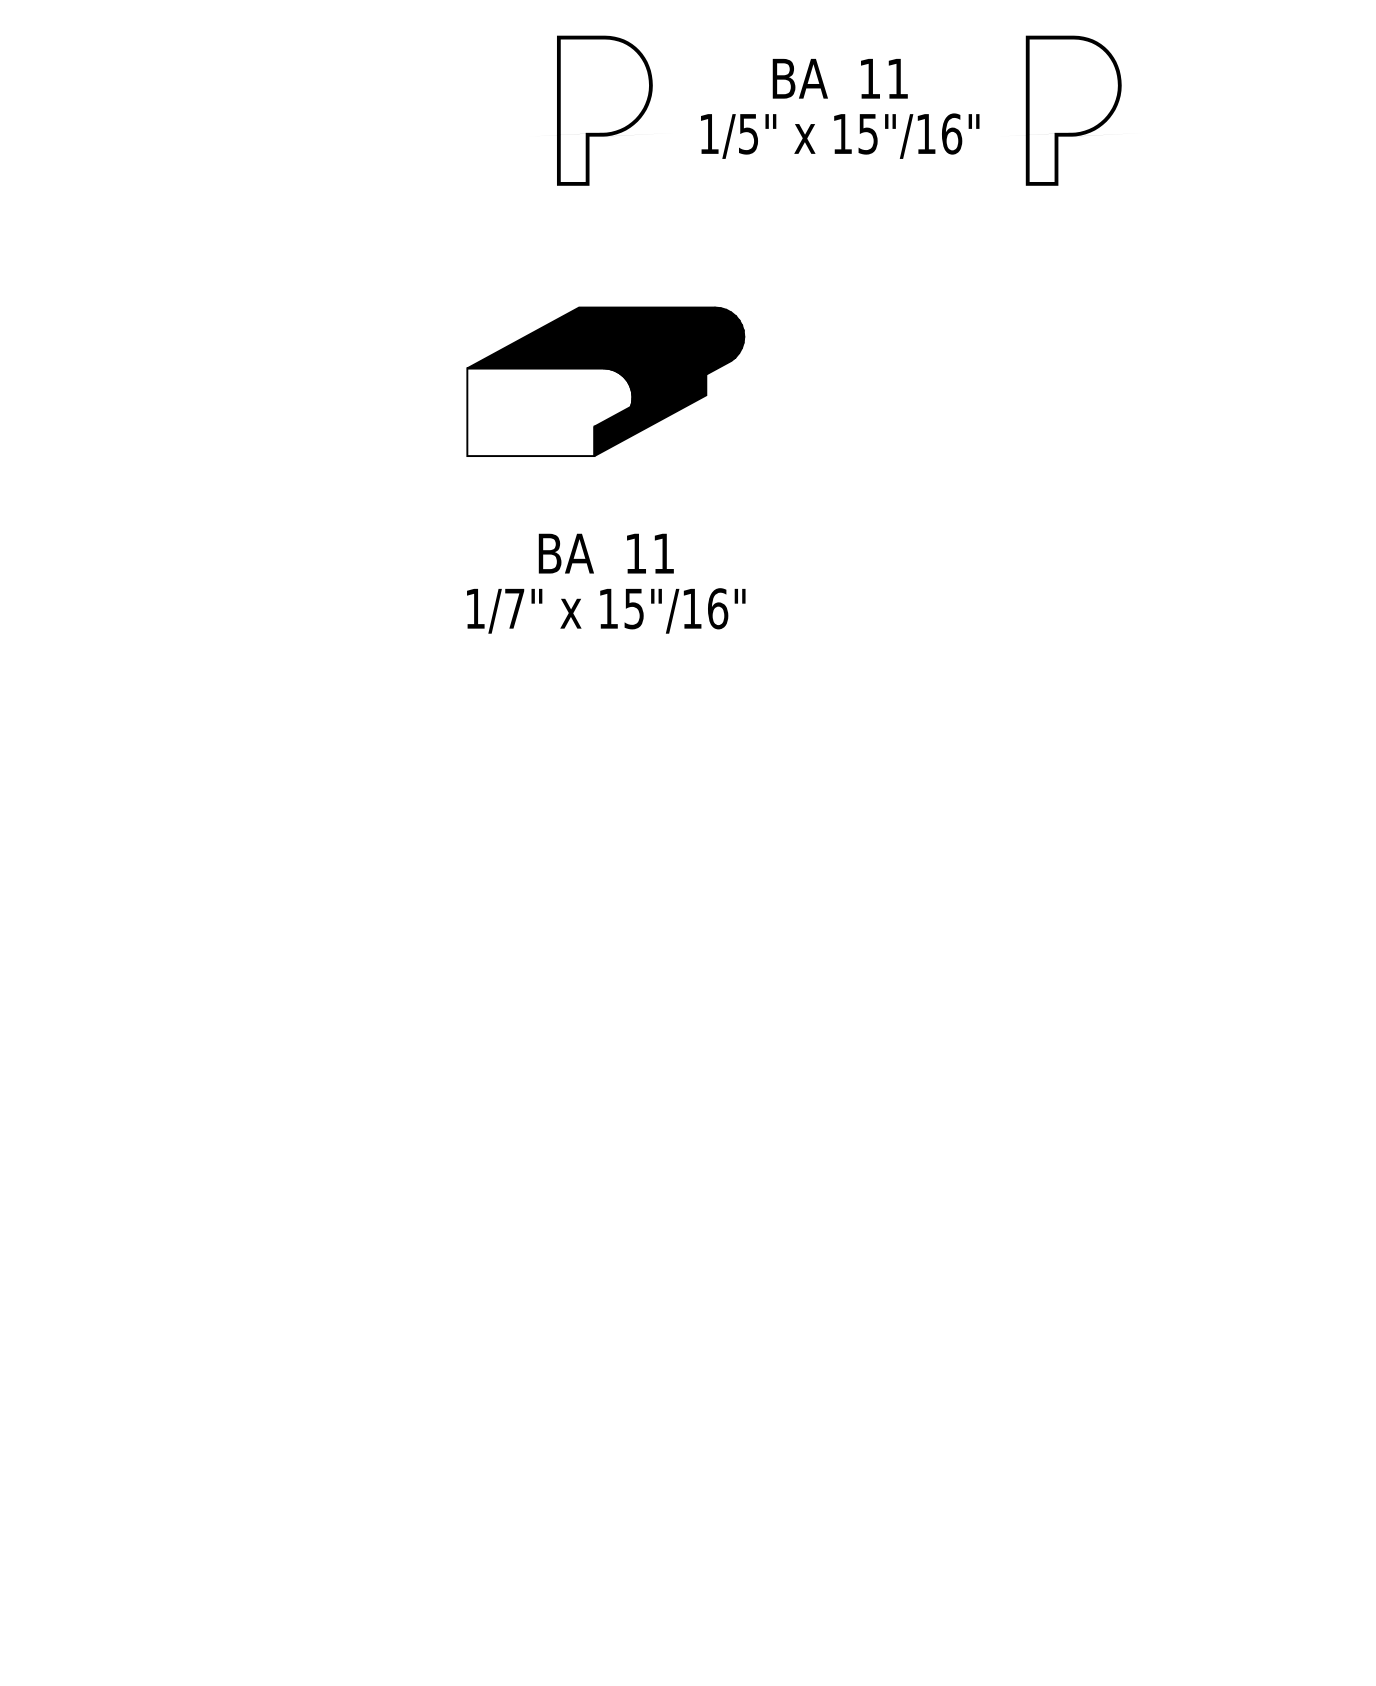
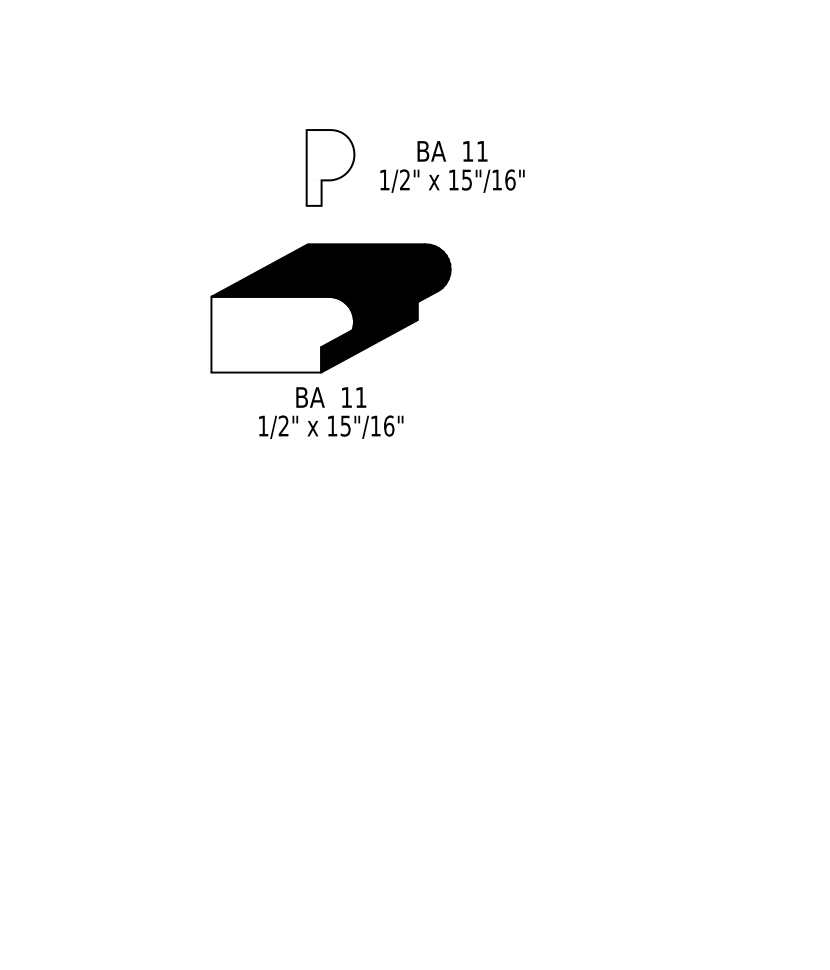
part: (1073, 109) -> (573, 167), removed
text: (747, 133) -> (404, 179), 1/5" -> 1/2"
part: (604, 381) -> (330, 308), size x1.67
text: (514, 607) -> (283, 425), 1/7" -> 1/2"

